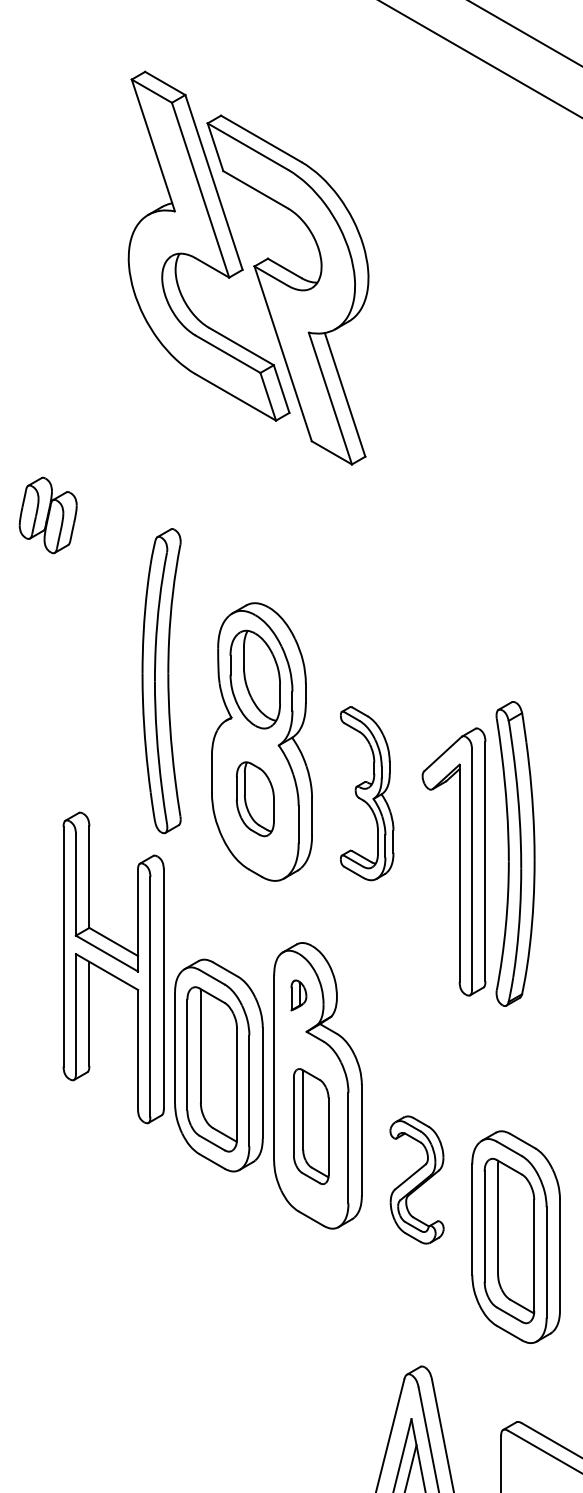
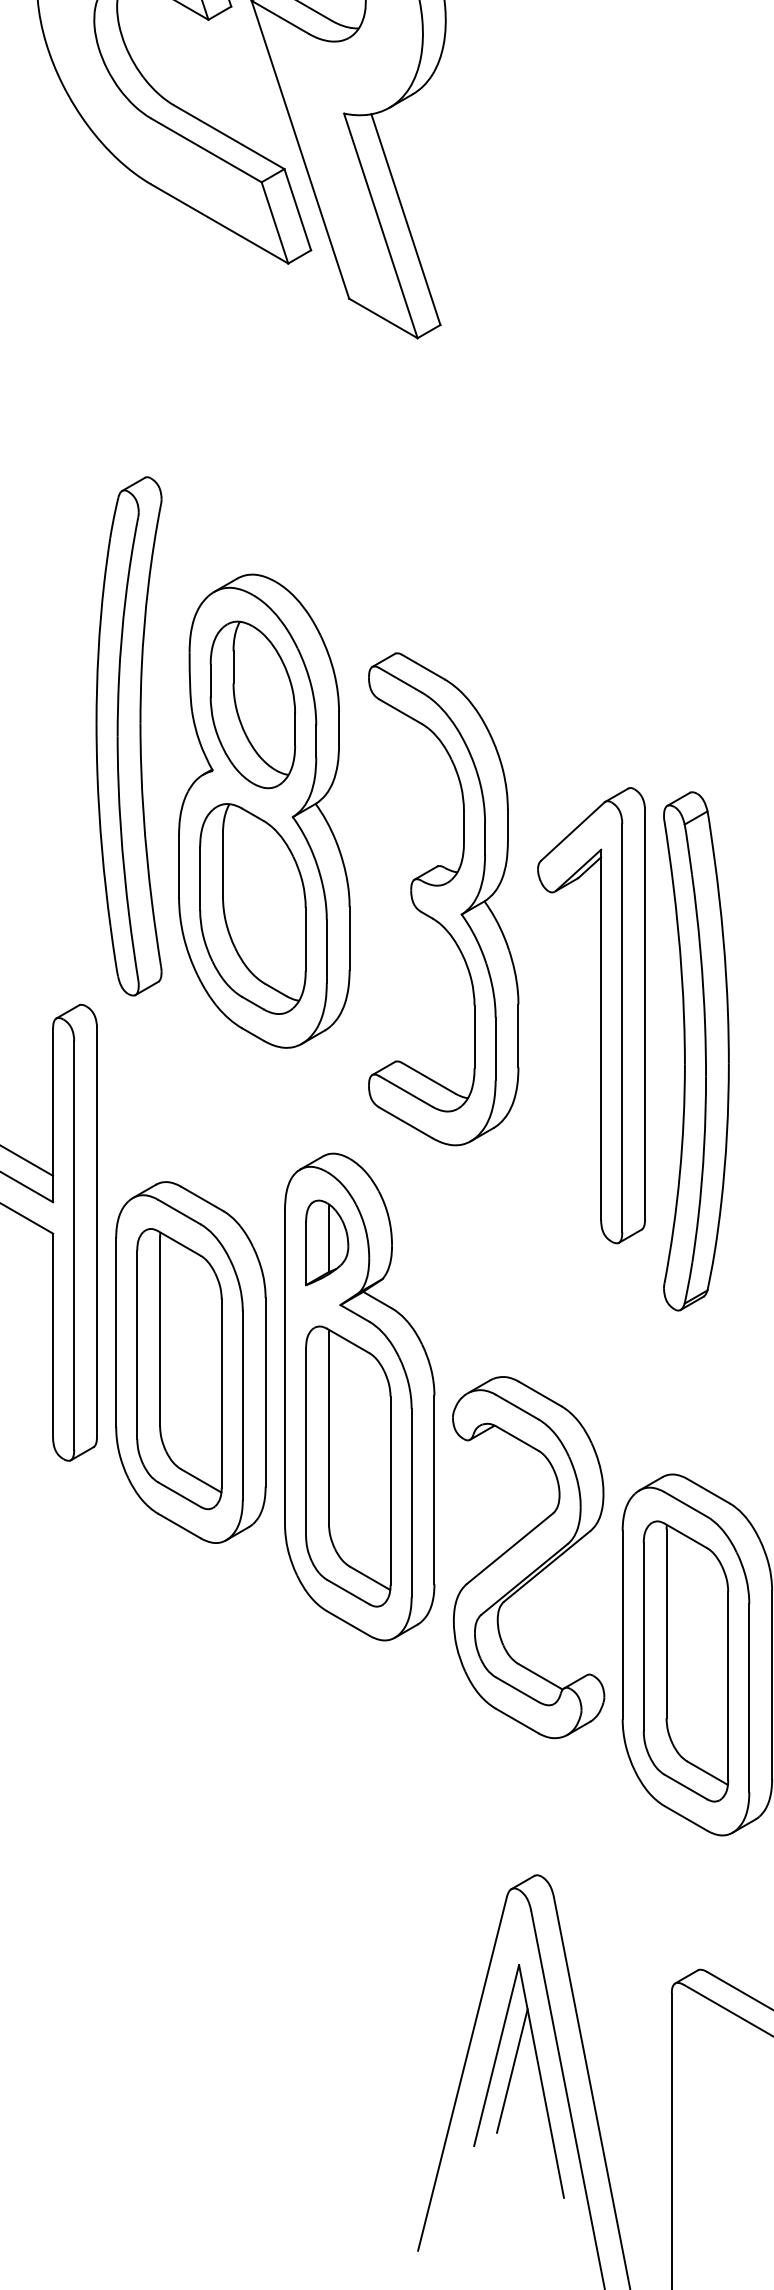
part: (161, 681) -> (128, 737), moved
part: (366, 793) -> (442, 898), size x1.67
part: (255, 798) -> (253, 907), size x1.67
part: (515, 853) -> (696, 1050), moved
part: (298, 995) -> (326, 1243), size x1.67
part: (310, 1126) -> (346, 1466), size x1.43
part: (416, 1179) -> (527, 1556), size x1.67

